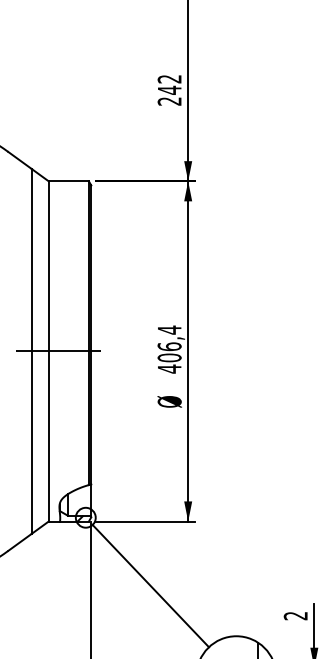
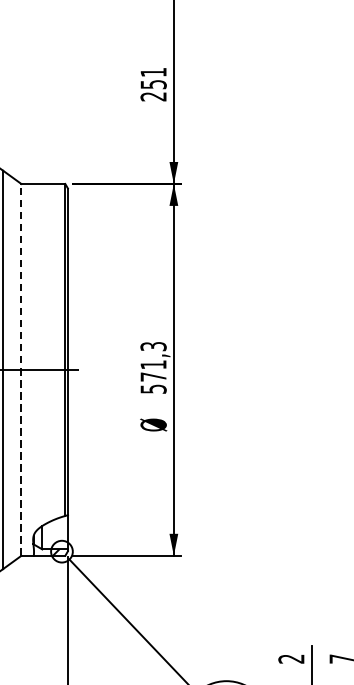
text: (169, 84) -> (153, 78), 242 -> 251
text: (169, 349) -> (153, 367), 406,4 -> 571,3
line: (48, 350) -> (21, 368), solid -> dashed

